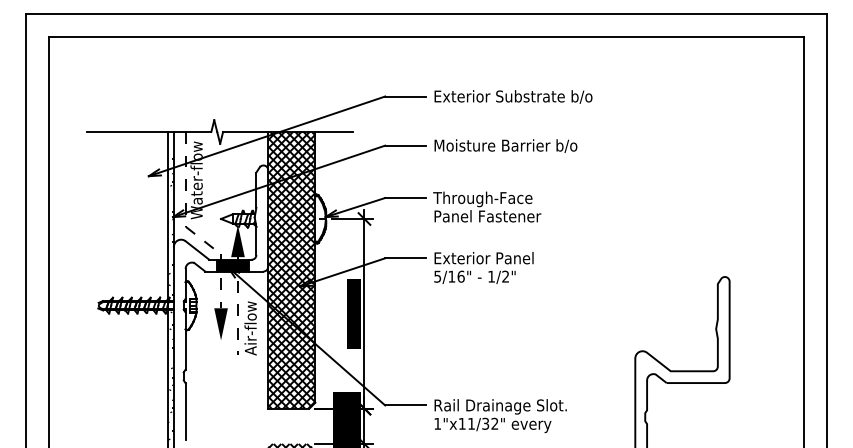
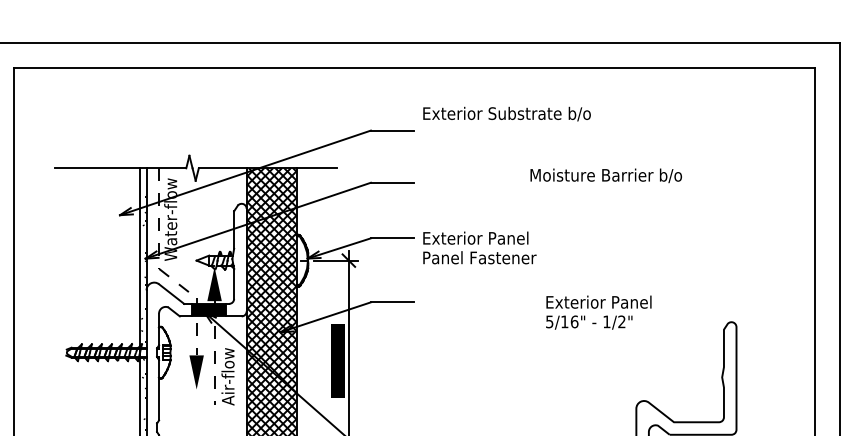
text: (513, 96) -> (507, 113), moved
text: (505, 145) -> (605, 175), moved
text: (483, 199) -> (475, 239), Through-Face -> Exterior Panel
text: (483, 267) -> (598, 312), moved

